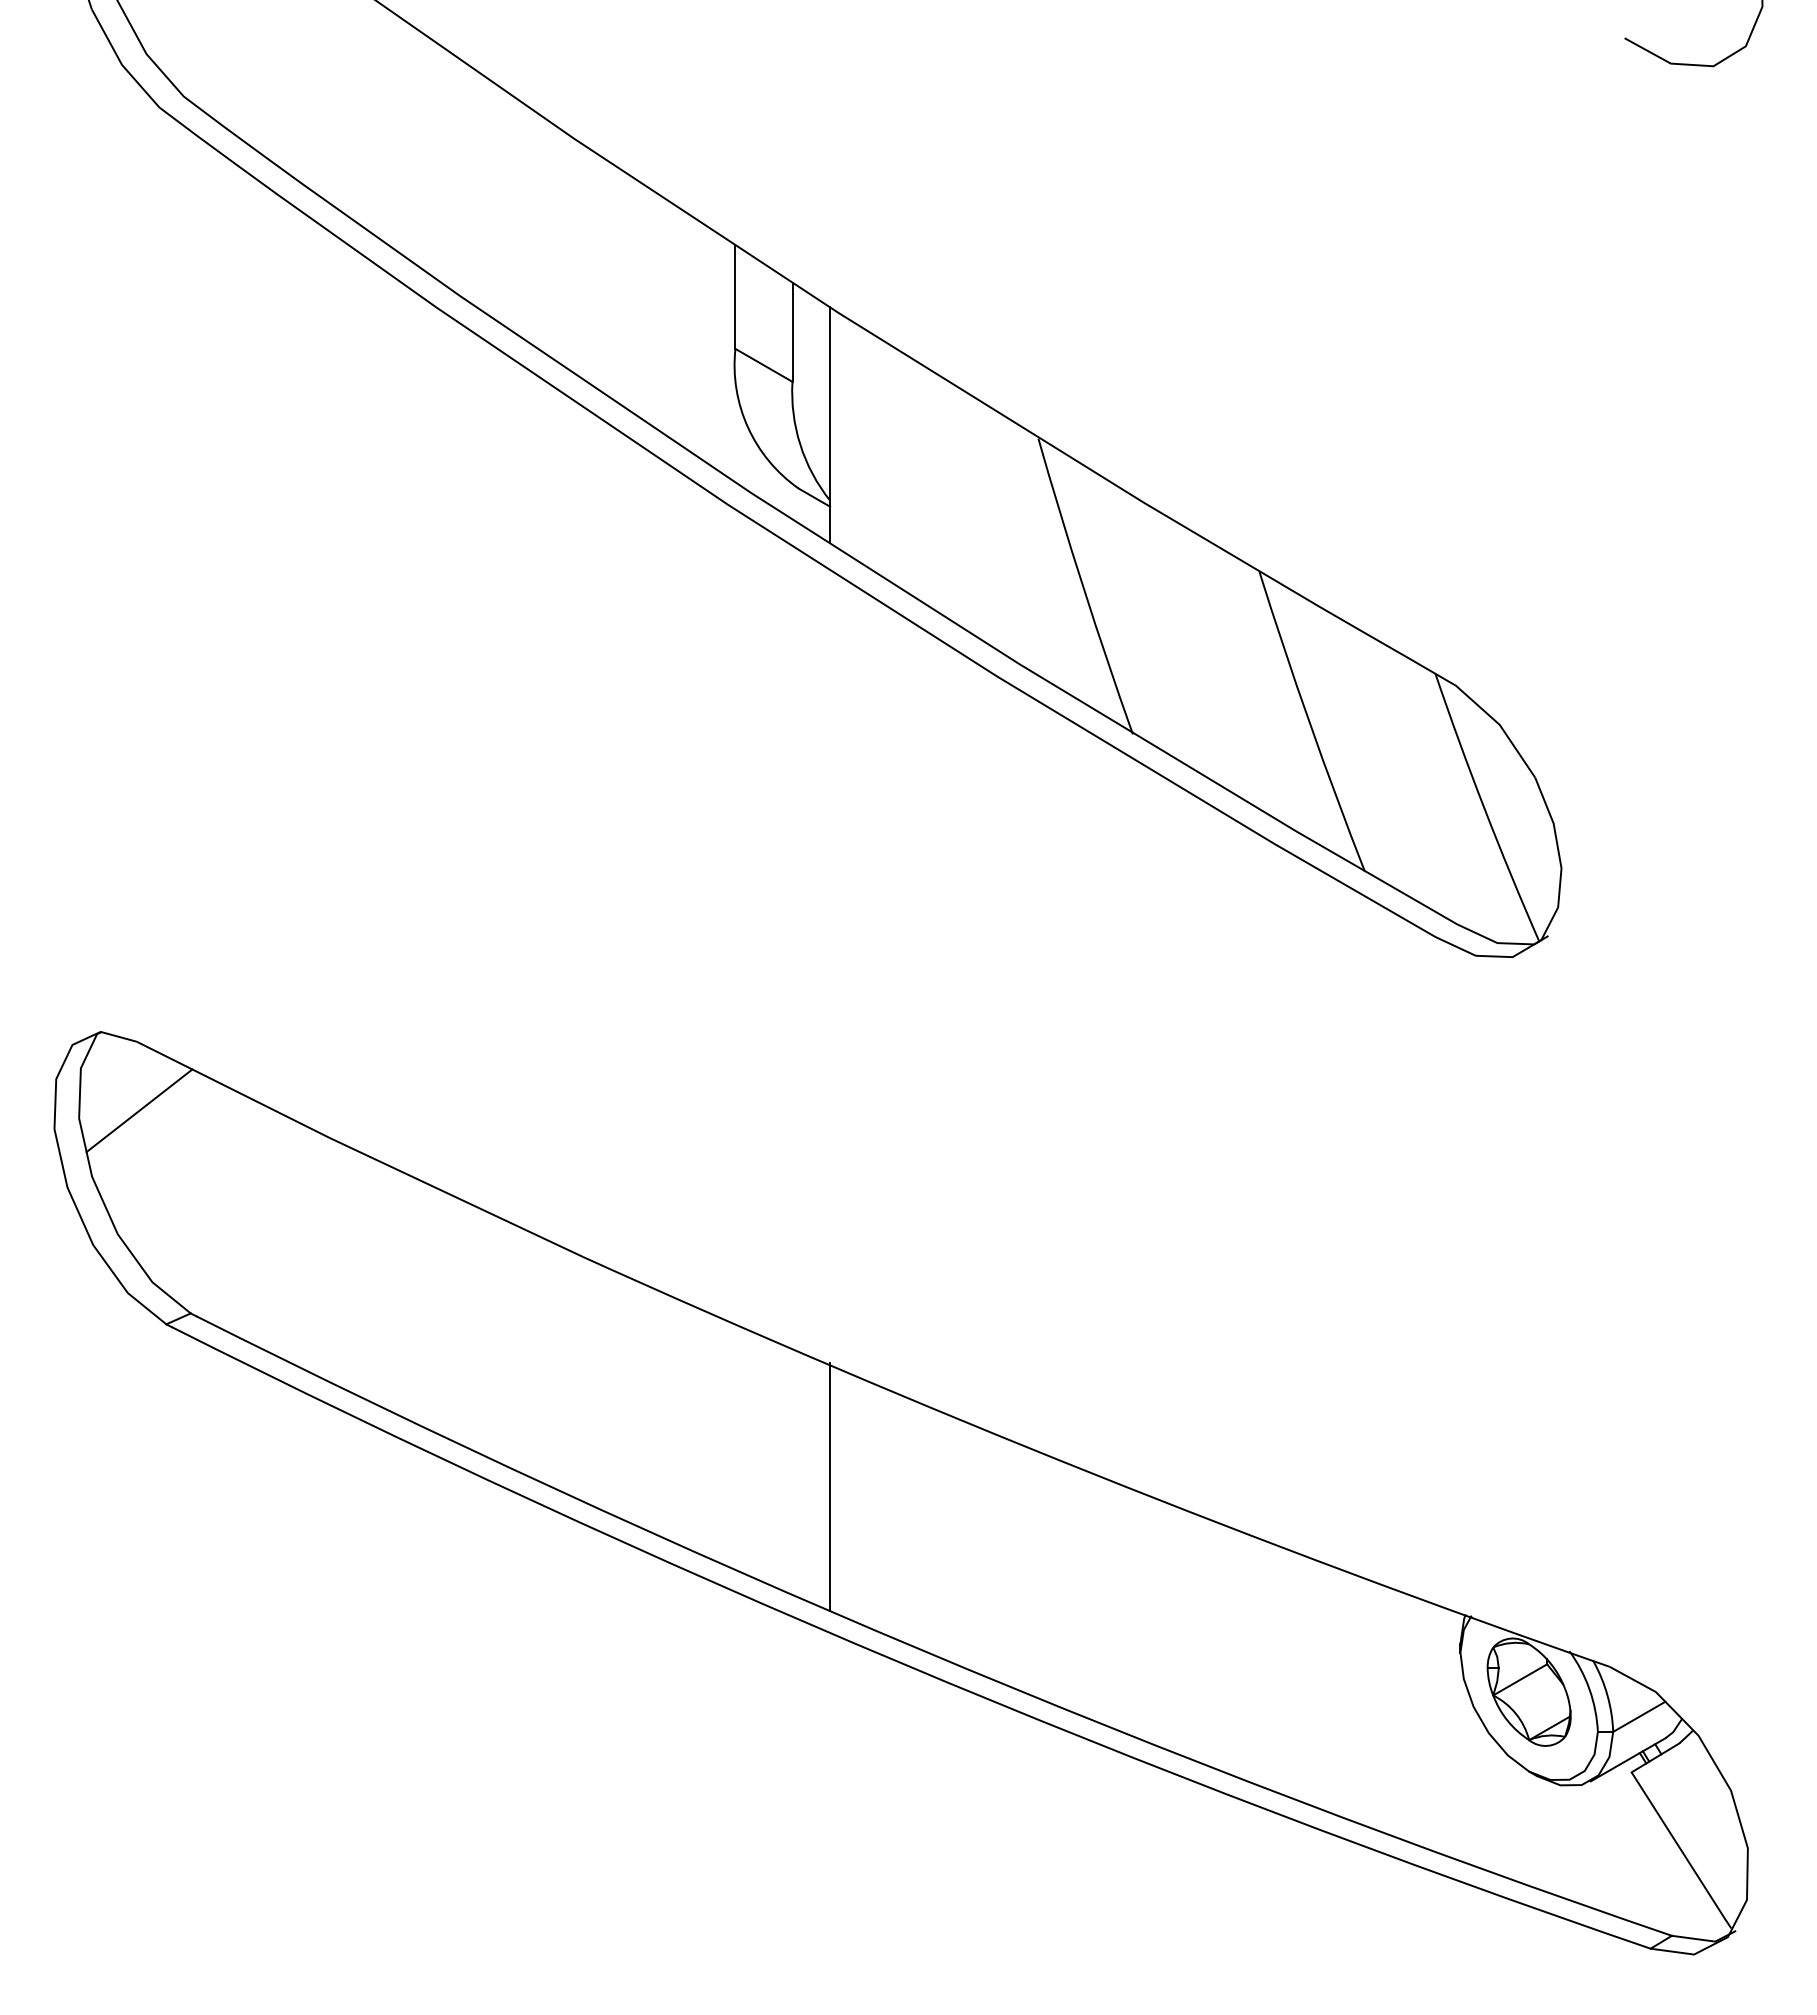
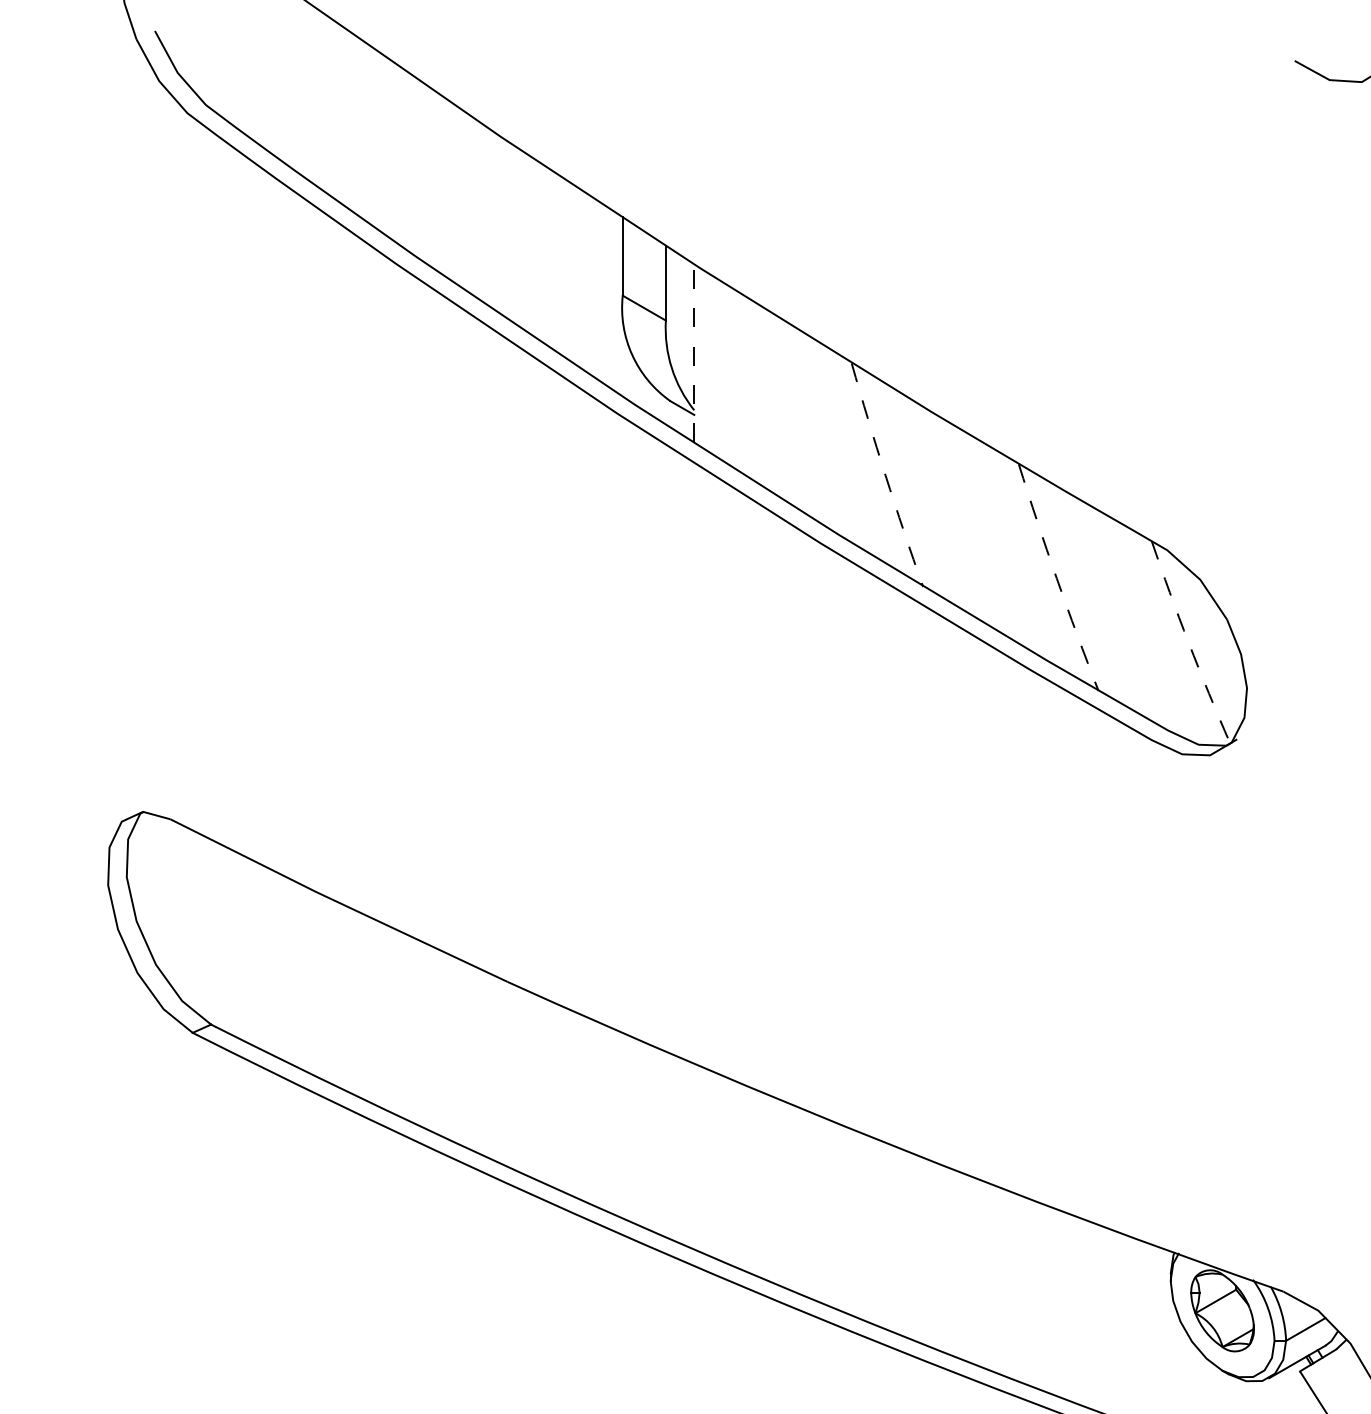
line: (830, 425) -> (694, 353), solid -> dashed
arc: (1083, 587) -> (885, 476), solid -> dashed
arc: (1309, 722) -> (1056, 578), solid -> dashed
arc: (1484, 808) -> (1188, 643), solid -> dashed
line: (139, 1110) -> (172, 871), removed
line: (830, 1486) -> (694, 1155), removed

